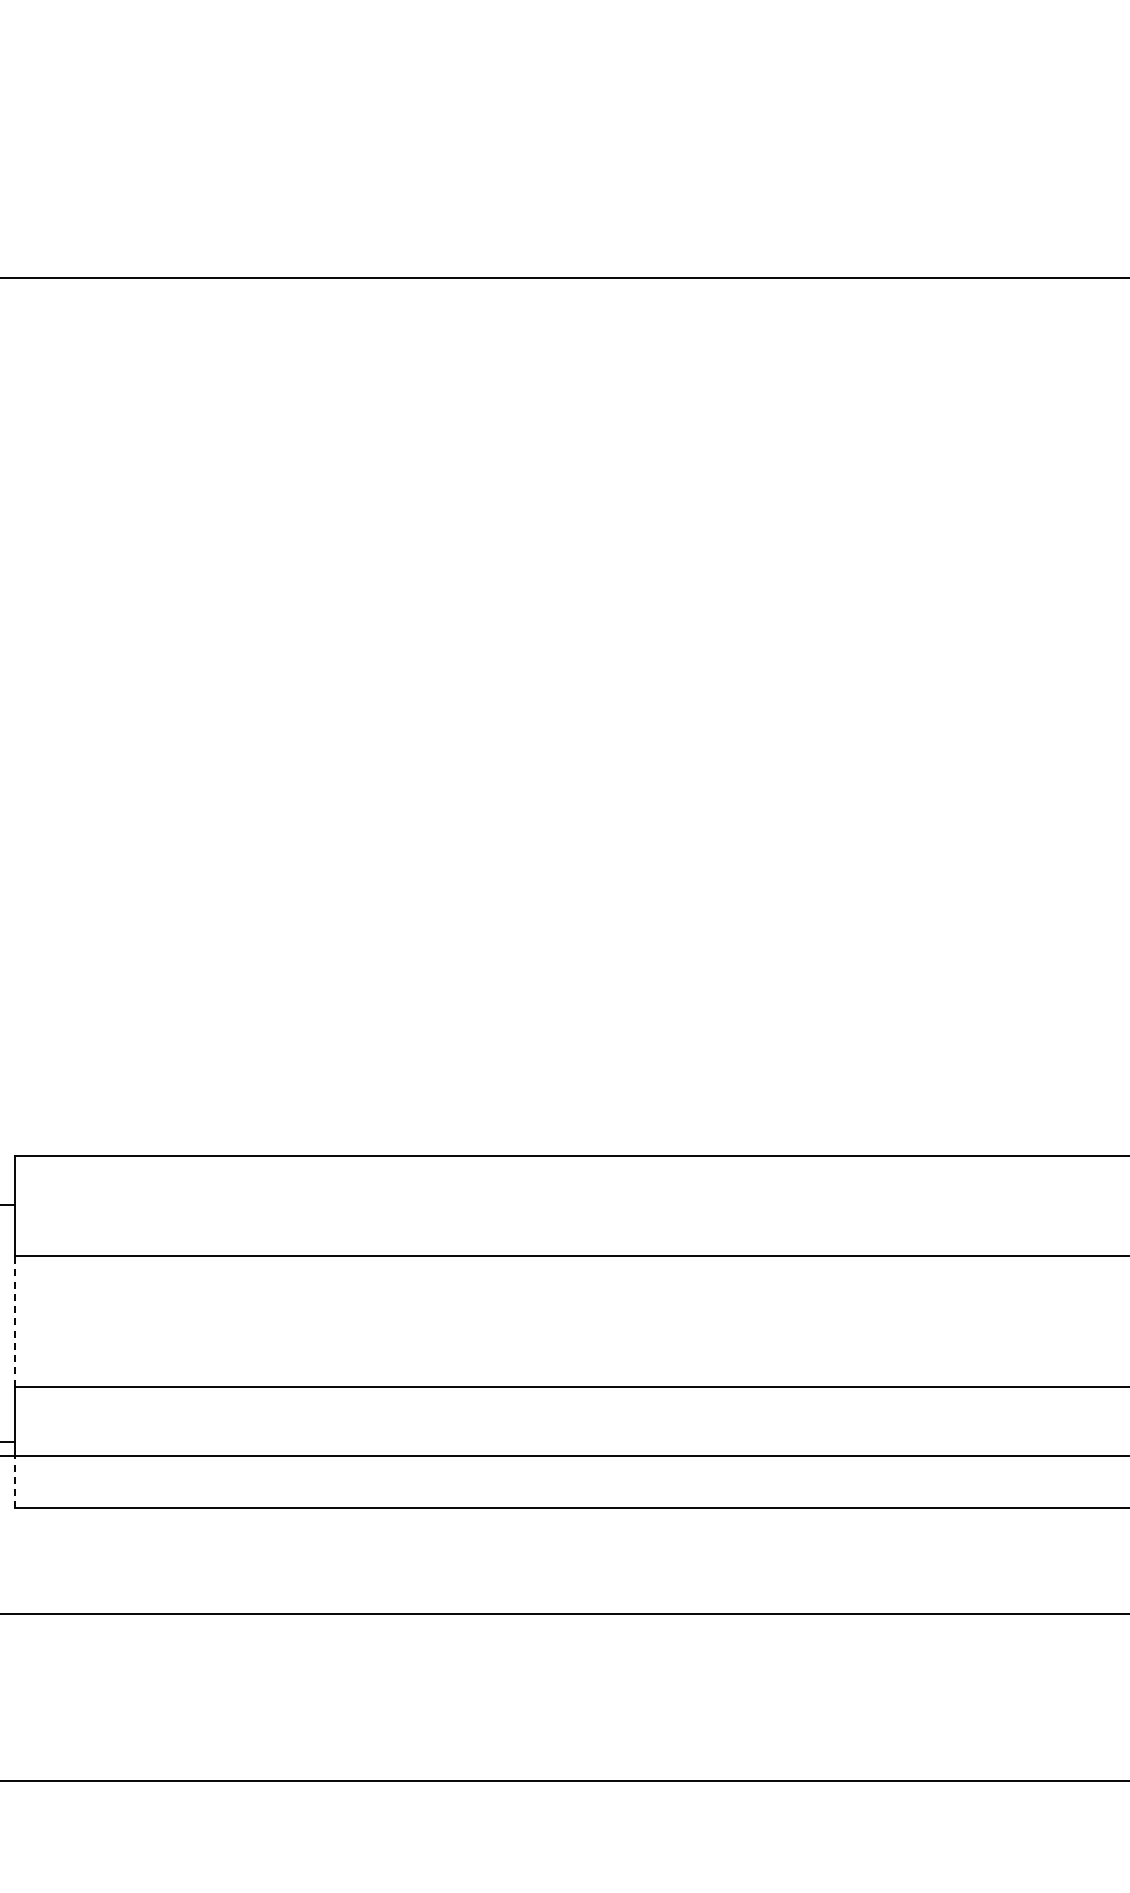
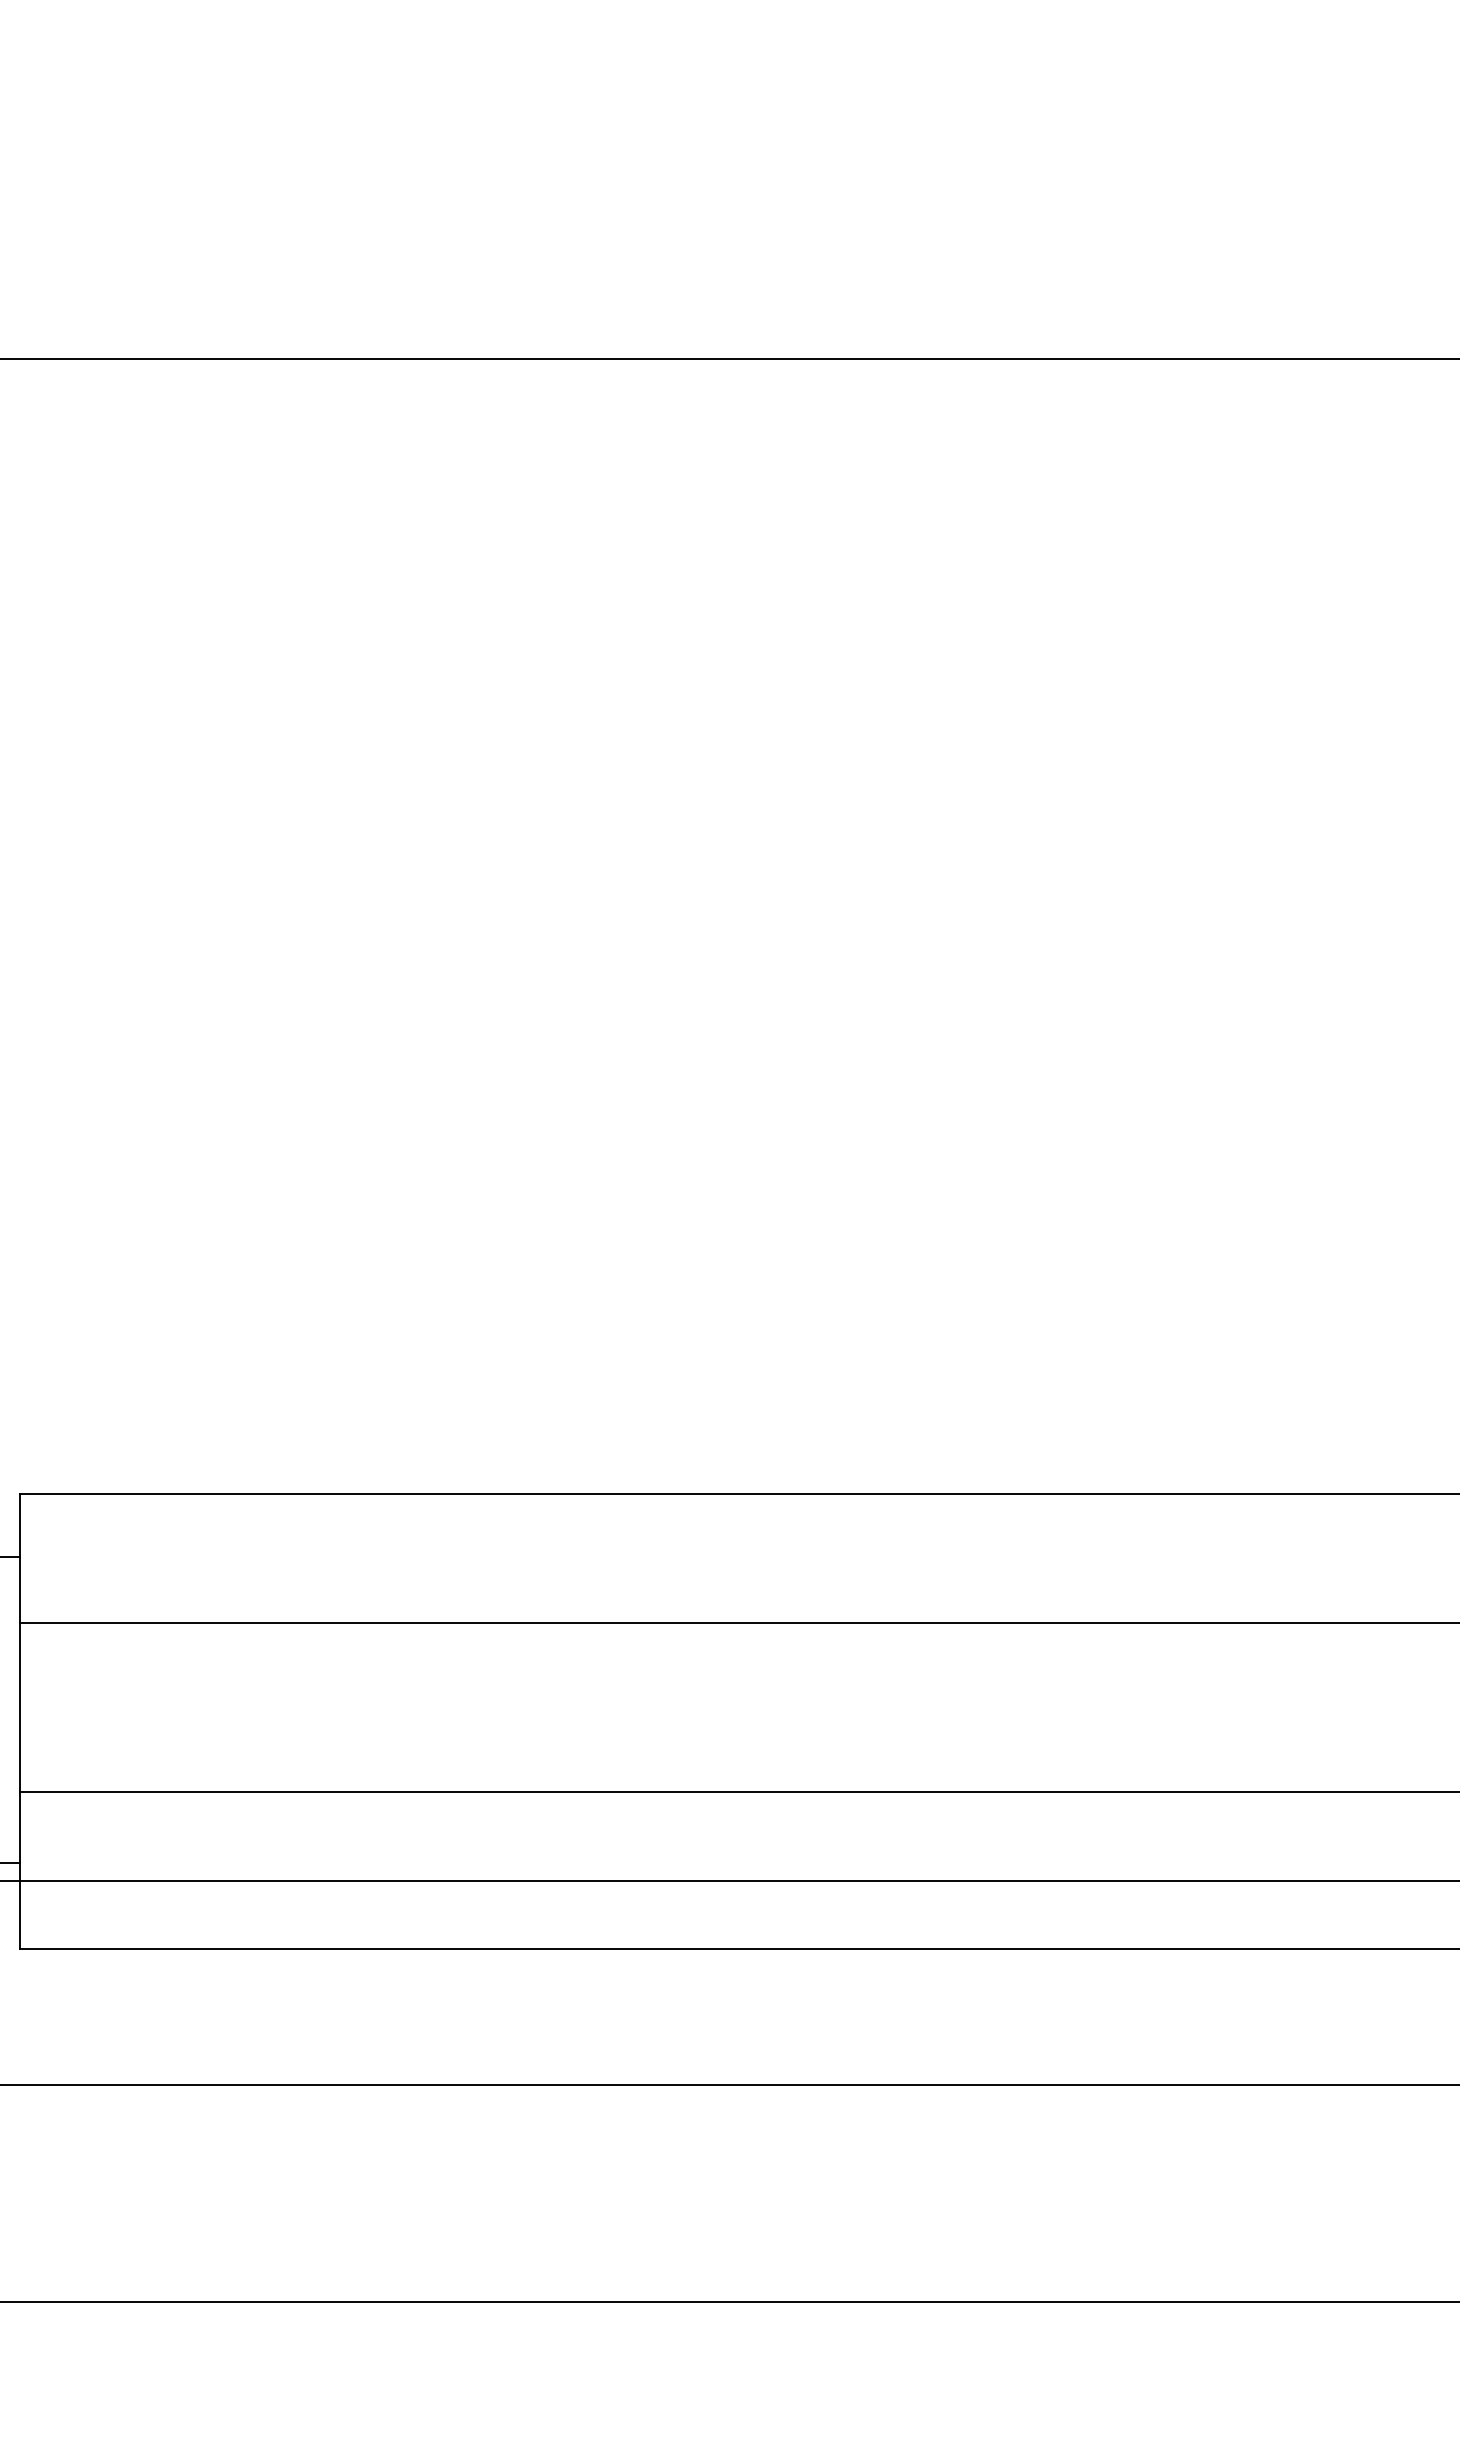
line: (15, 1321) -> (20, 1707), dashed -> solid
line: (15, 1481) -> (20, 1914), dashed -> solid

